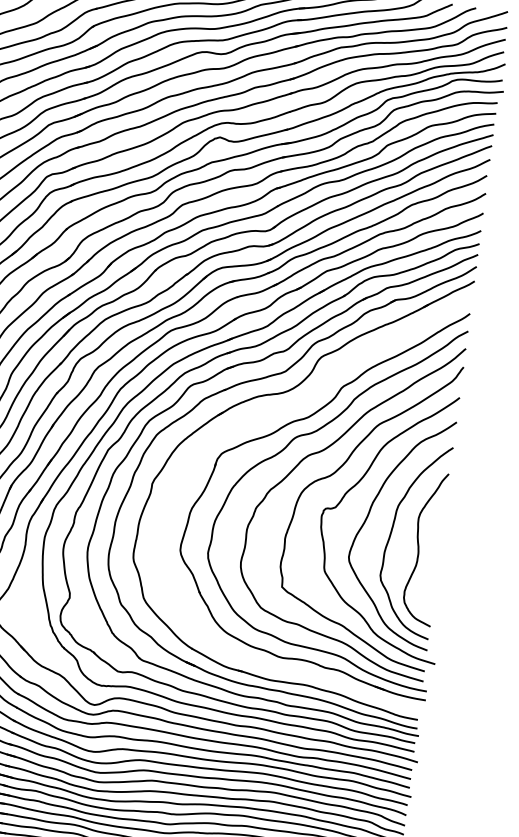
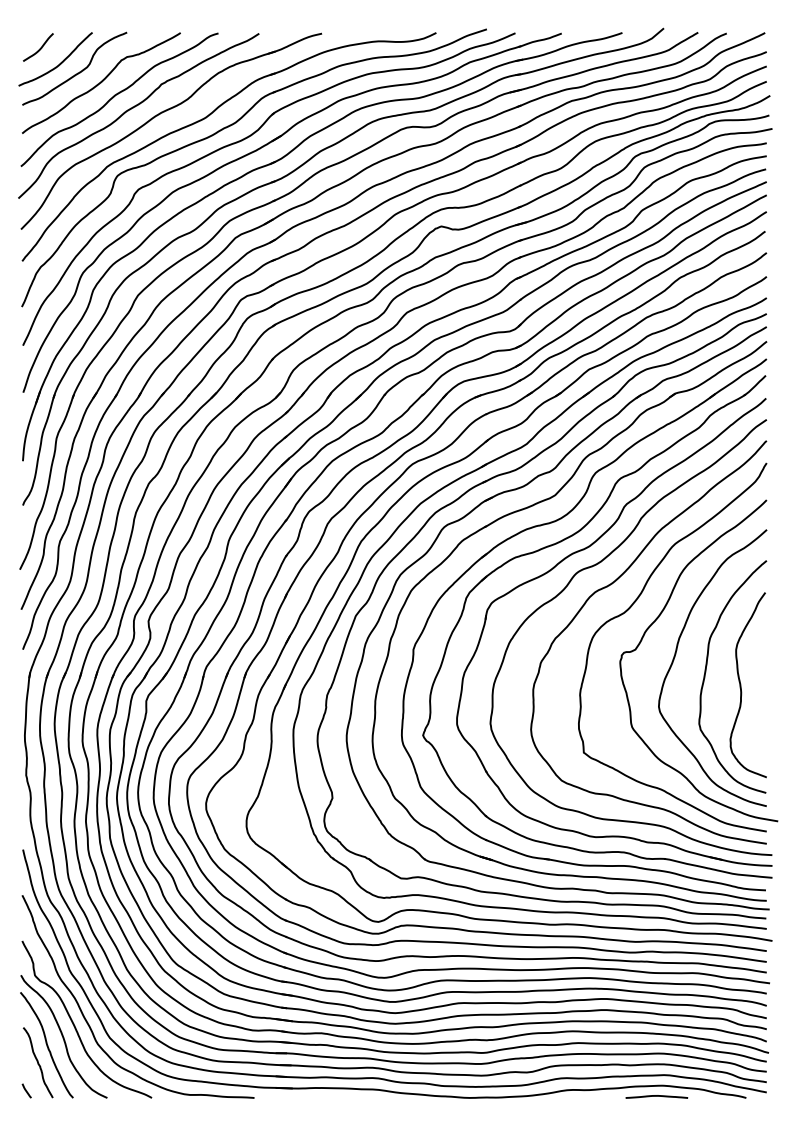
part: (285, 411) -> (561, 542), added

